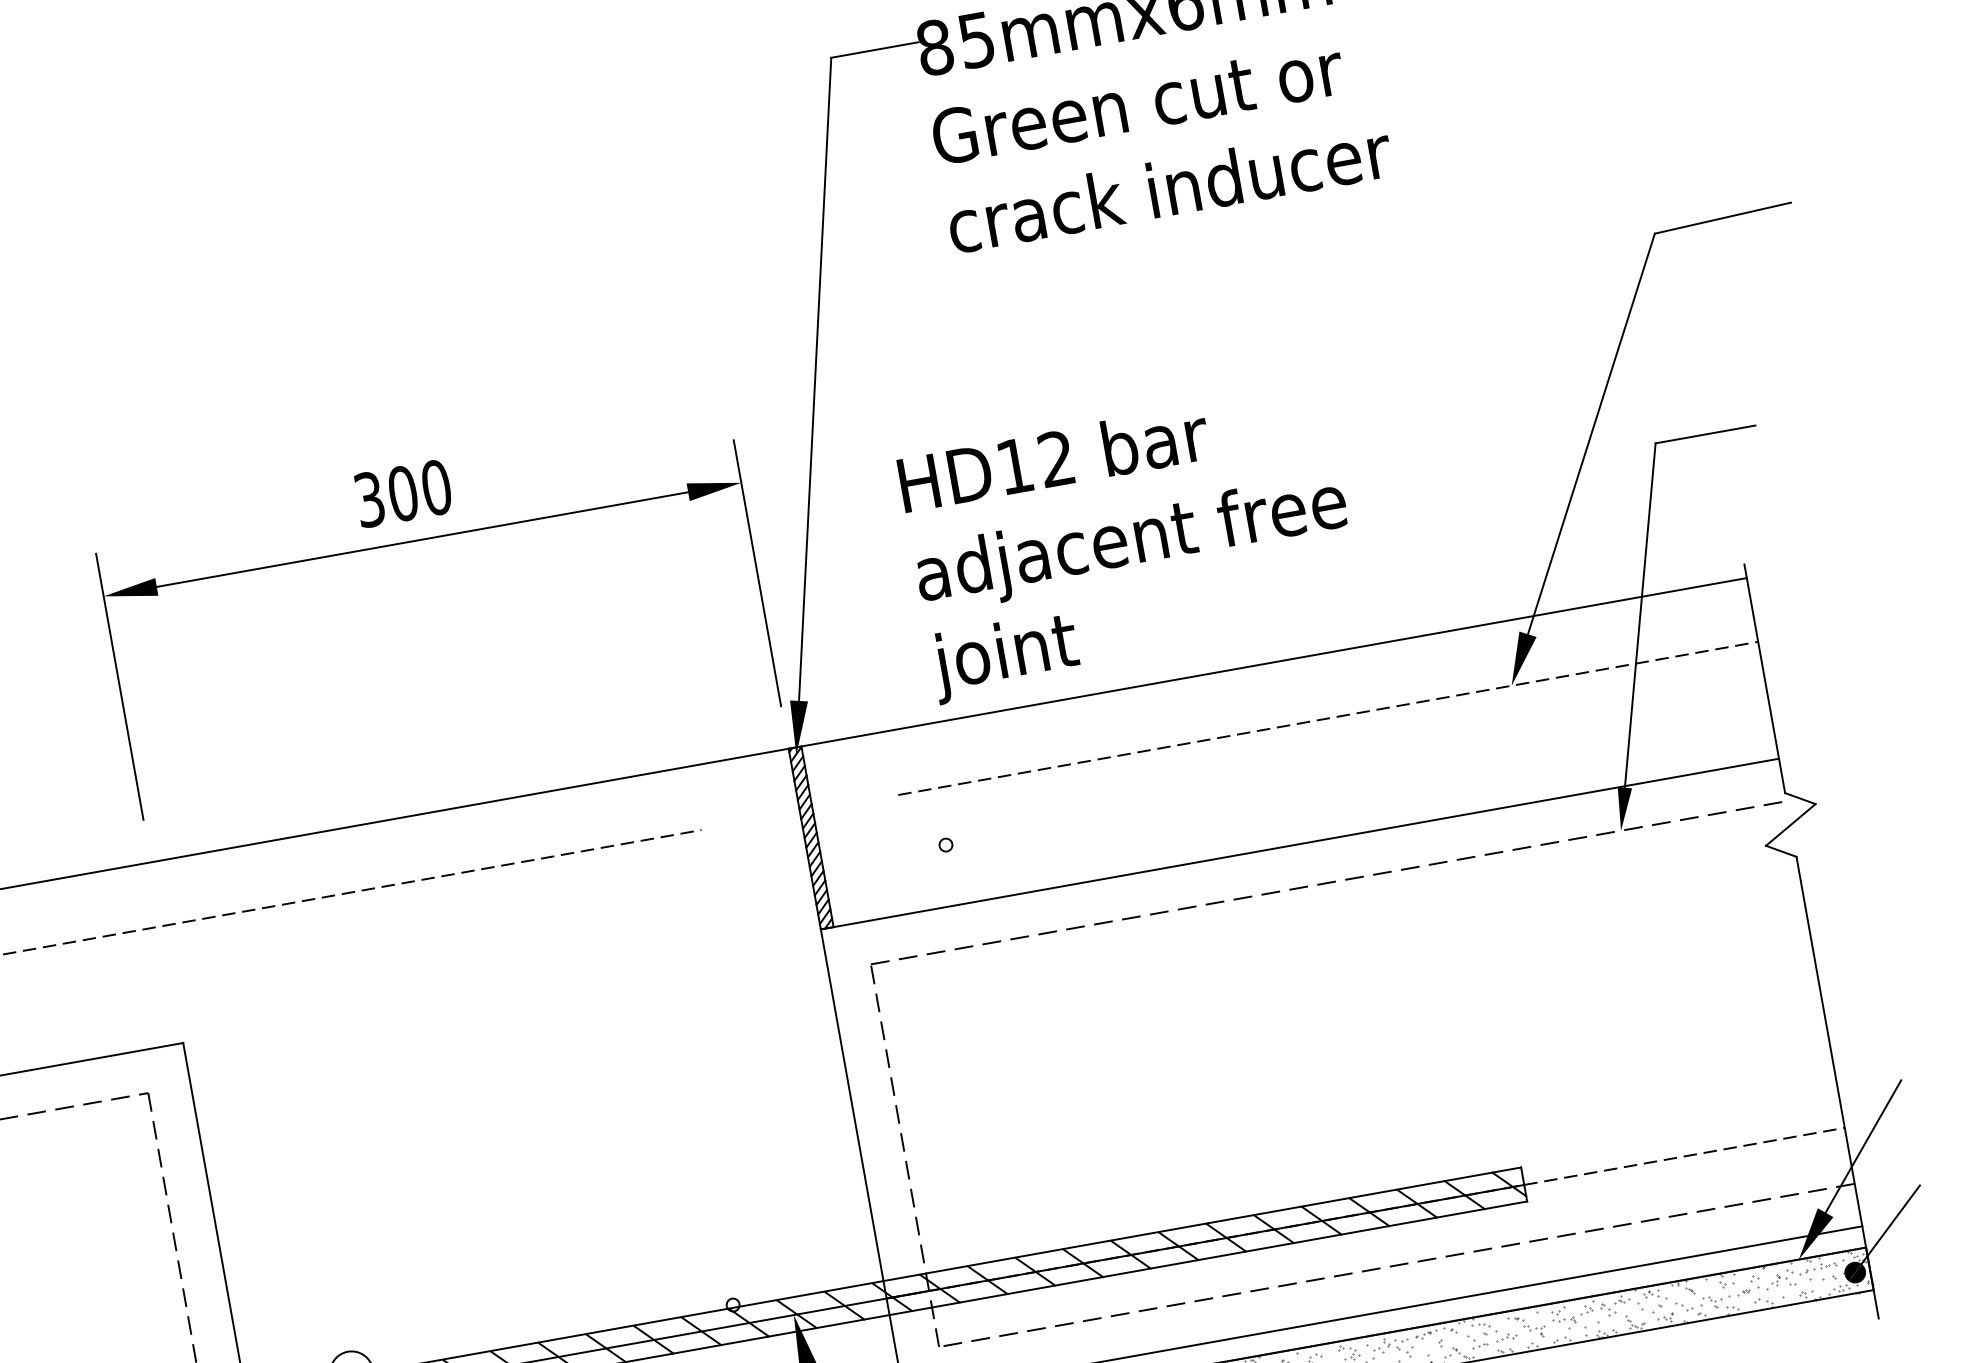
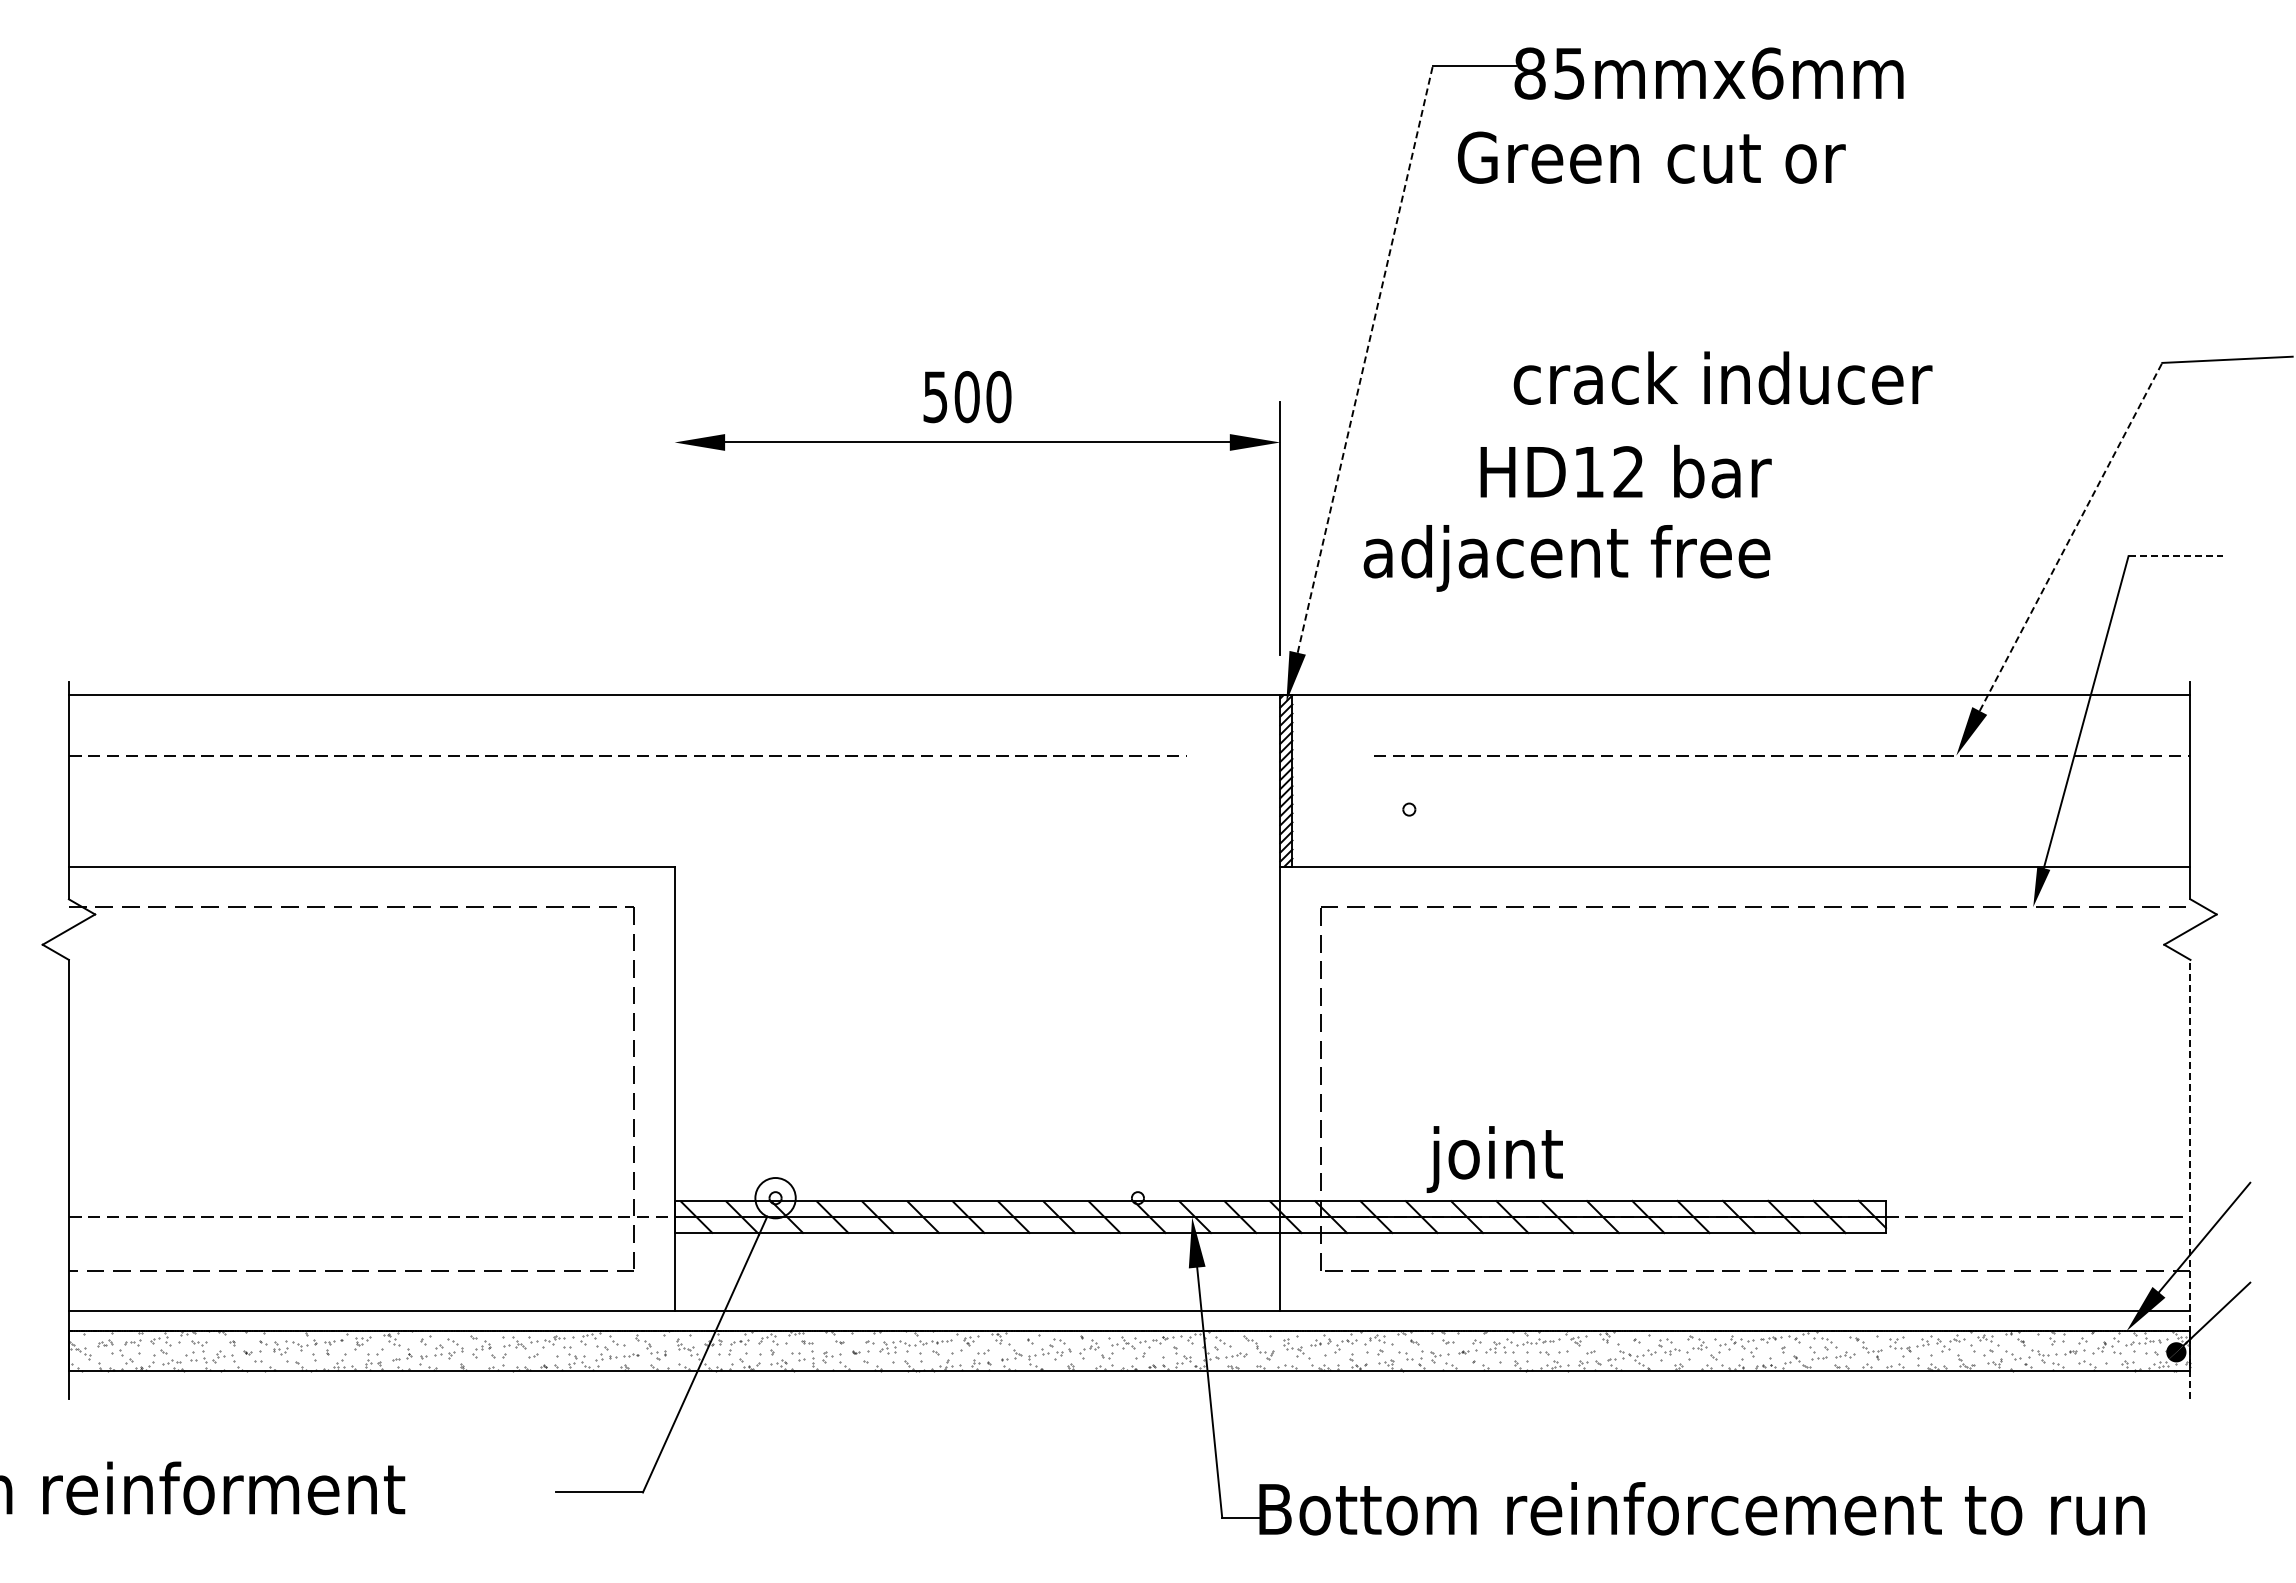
text: (1137, 102) -> (1651, 157), moved
text: (1168, 187) -> (1722, 377), moved
line: (815, 378) -> (1365, 358), solid -> dashed
line: (1591, 433) -> (2071, 536), solid -> dashed
line: (1706, 434) -> (2176, 556), solid -> dashed
text: (1053, 458) -> (1625, 471), moved
text: (369, 499) -> (935, 396), 300 -> 500
text: (1131, 543) -> (1566, 558), moved
text: (1005, 657) -> (1494, 1159), moved
line: (119, 686) -> (674, 528), removed
line: (1837, 1086) -> (2190, 1178), solid -> dashed

